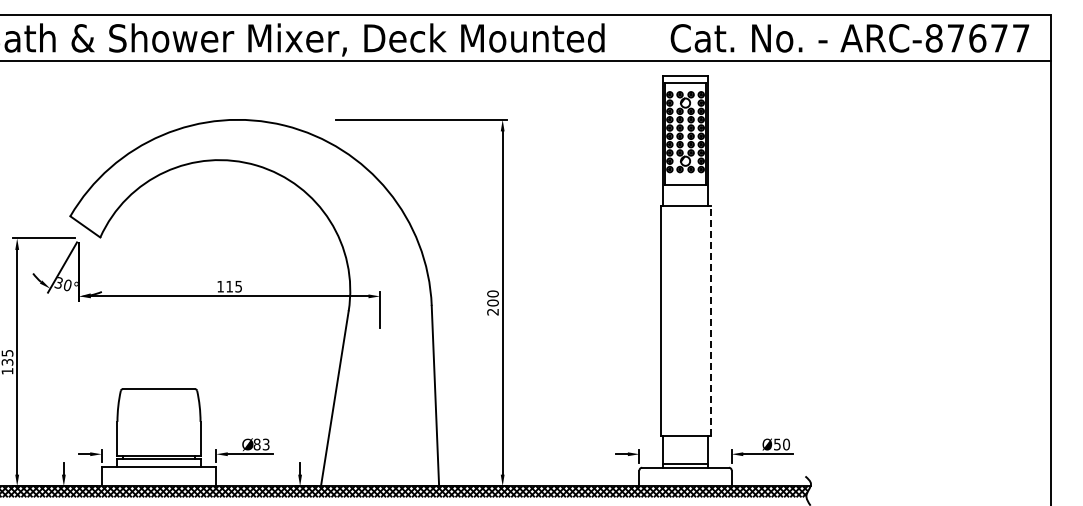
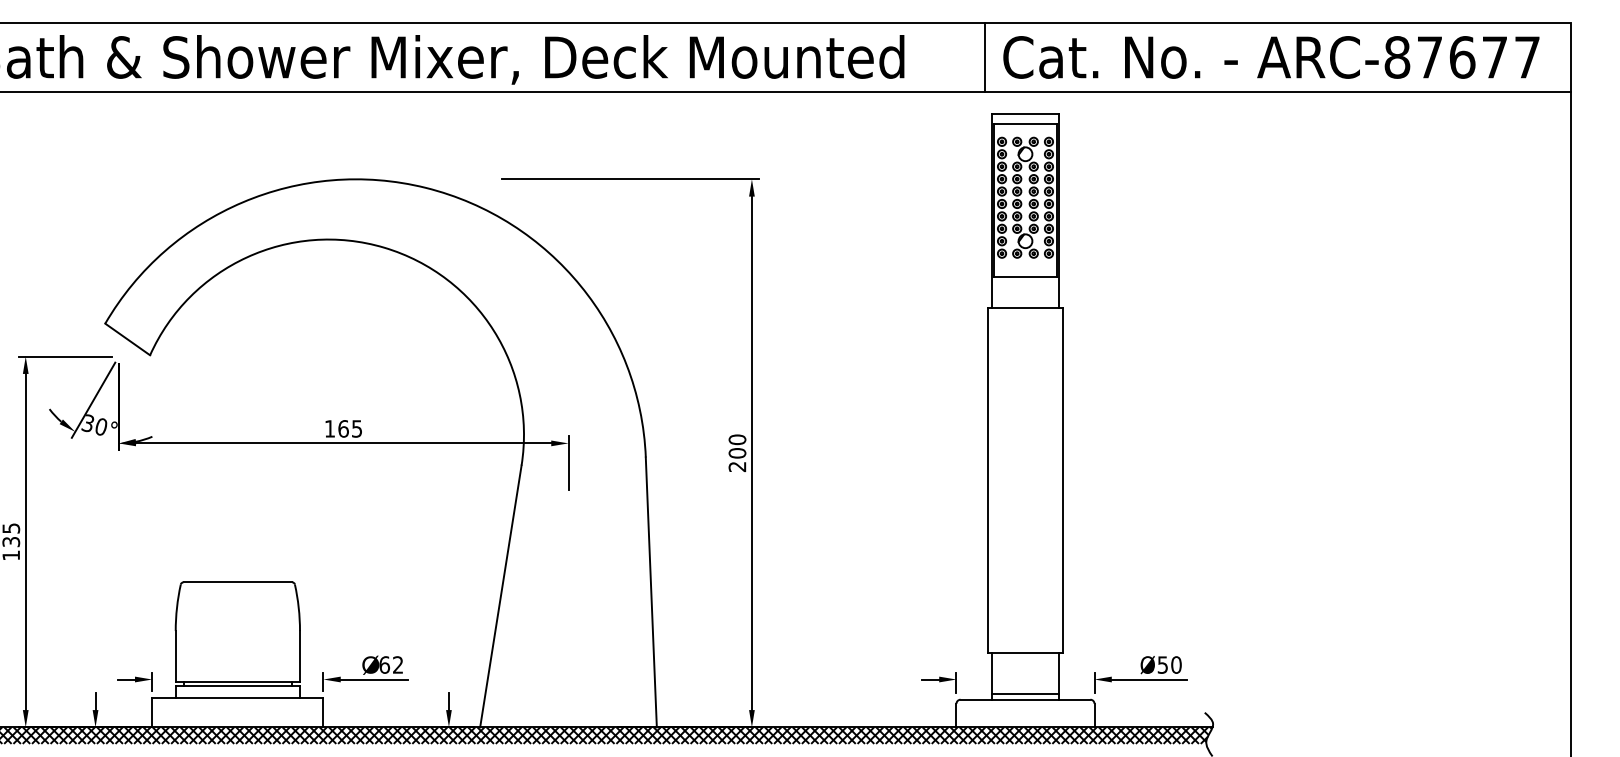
line: (658, 38) -> (985, 57), added
text: (229, 286) -> (343, 428), 115 -> 165
line: (710, 320) -> (1062, 479), dashed -> solid
text: (261, 444) -> (391, 664), 83 -> 62

